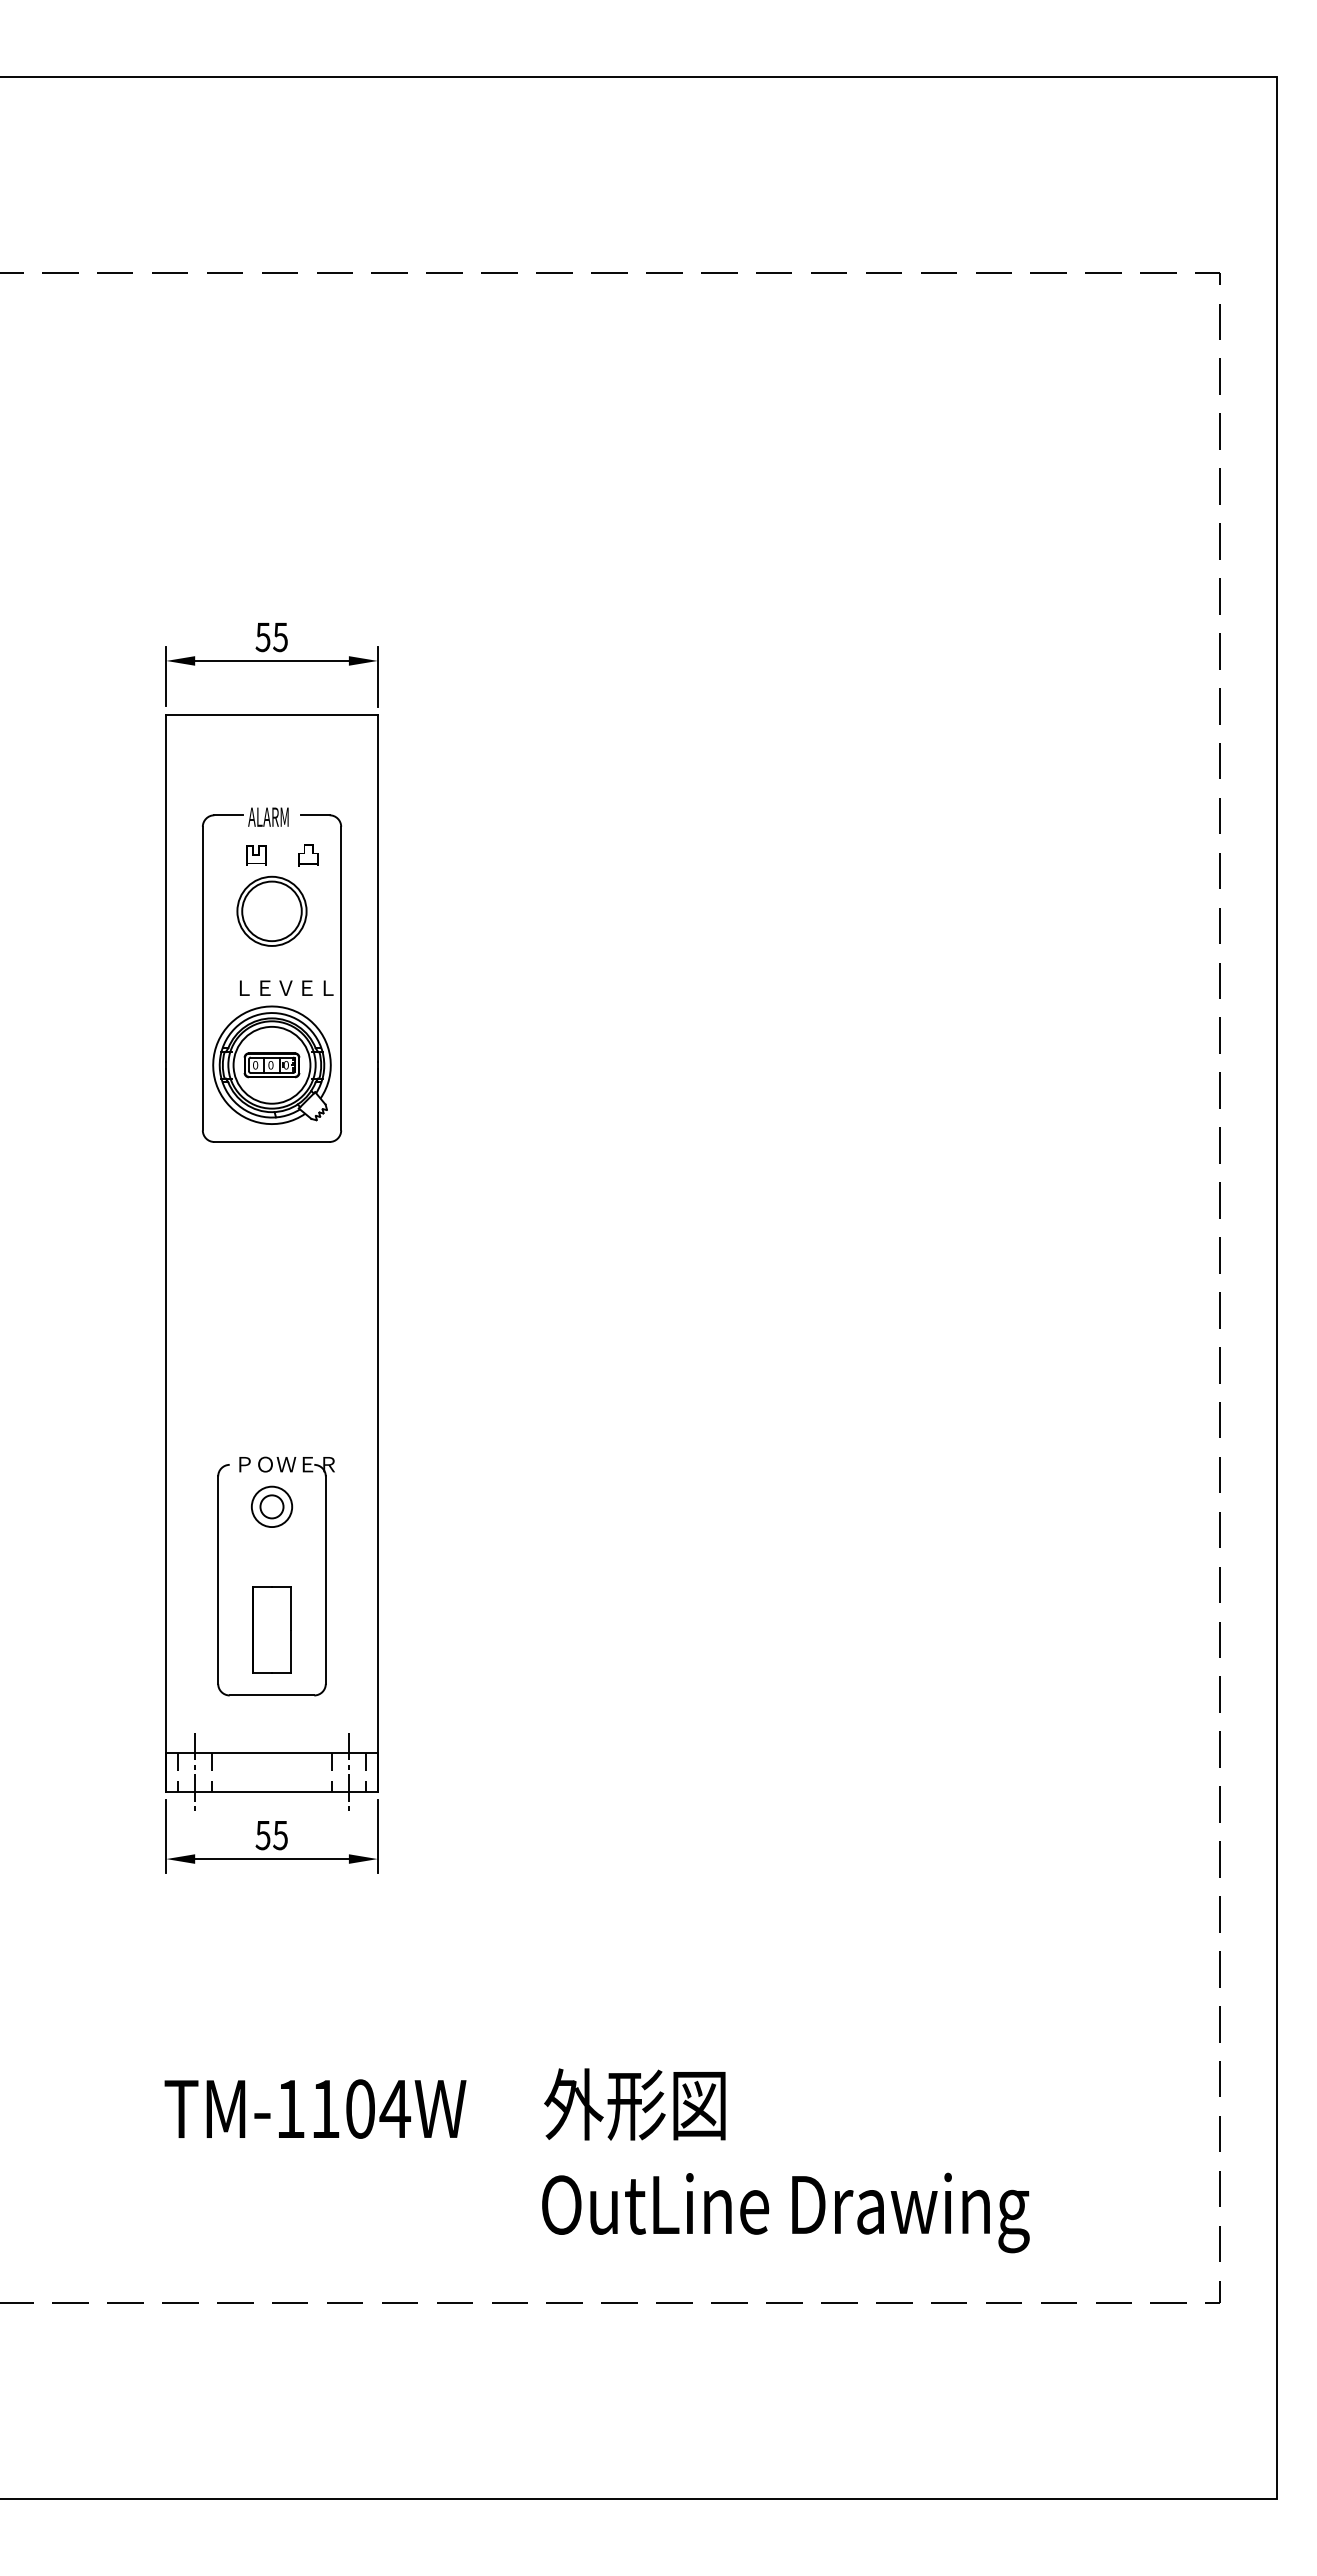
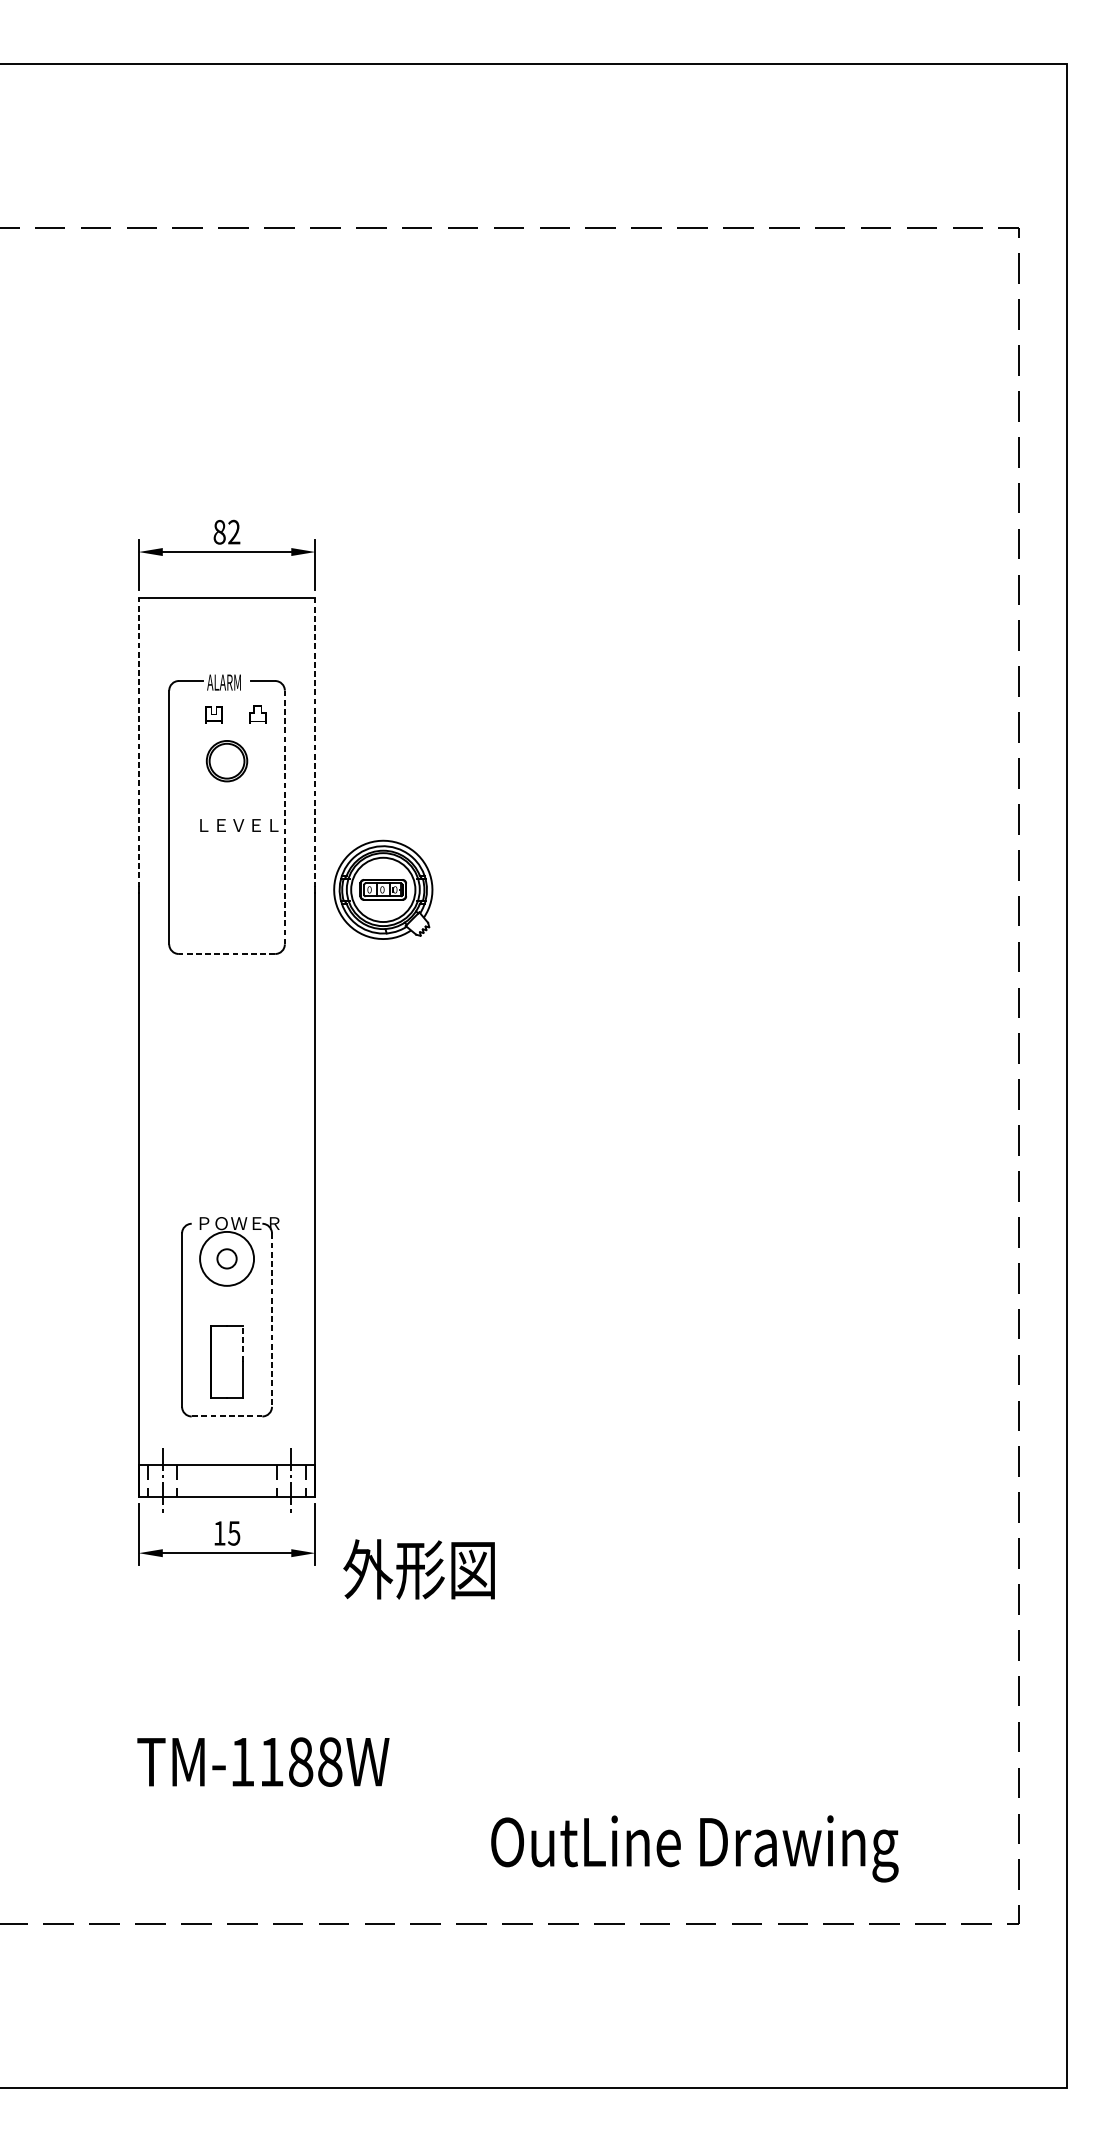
text: (271, 637) -> (226, 532), 55 -> 82
line: (166, 888) -> (138, 742), solid -> dashed
line: (377, 889) -> (315, 743), solid -> dashed
part: (271, 910) -> (226, 760), size x0.7
line: (341, 978) -> (285, 817), solid -> dashed
part: (271, 1064) -> (382, 889), moved
line: (272, 1142) -> (227, 954), solid -> dashed
circle: (271, 1506) -> (226, 1258), size x1.6
line: (325, 1580) -> (271, 1320), solid -> dashed
line: (291, 1608) -> (243, 1343), solid -> dashed
line: (271, 1695) -> (226, 1416), solid -> dashed
text: (262, 1835) -> (219, 1533), 55 -> 15
text: (634, 2104) -> (418, 1569), moved
text: (378, 2108) -> (316, 1761), TM-1104W -> TM-1188W
text: (785, 2212) -> (694, 1848), moved

